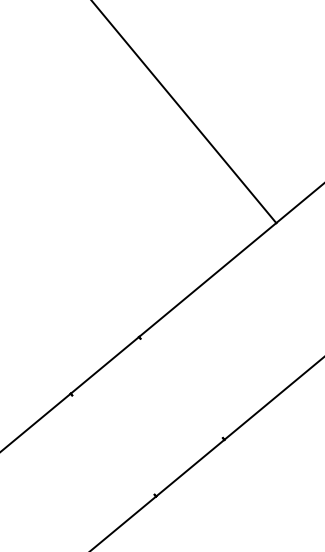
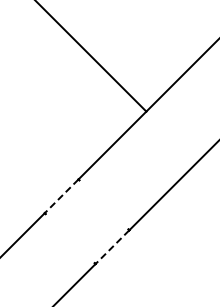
line: (104, 365) -> (61, 196), solid -> dashed
line: (190, 468) -> (112, 247), solid -> dashed

